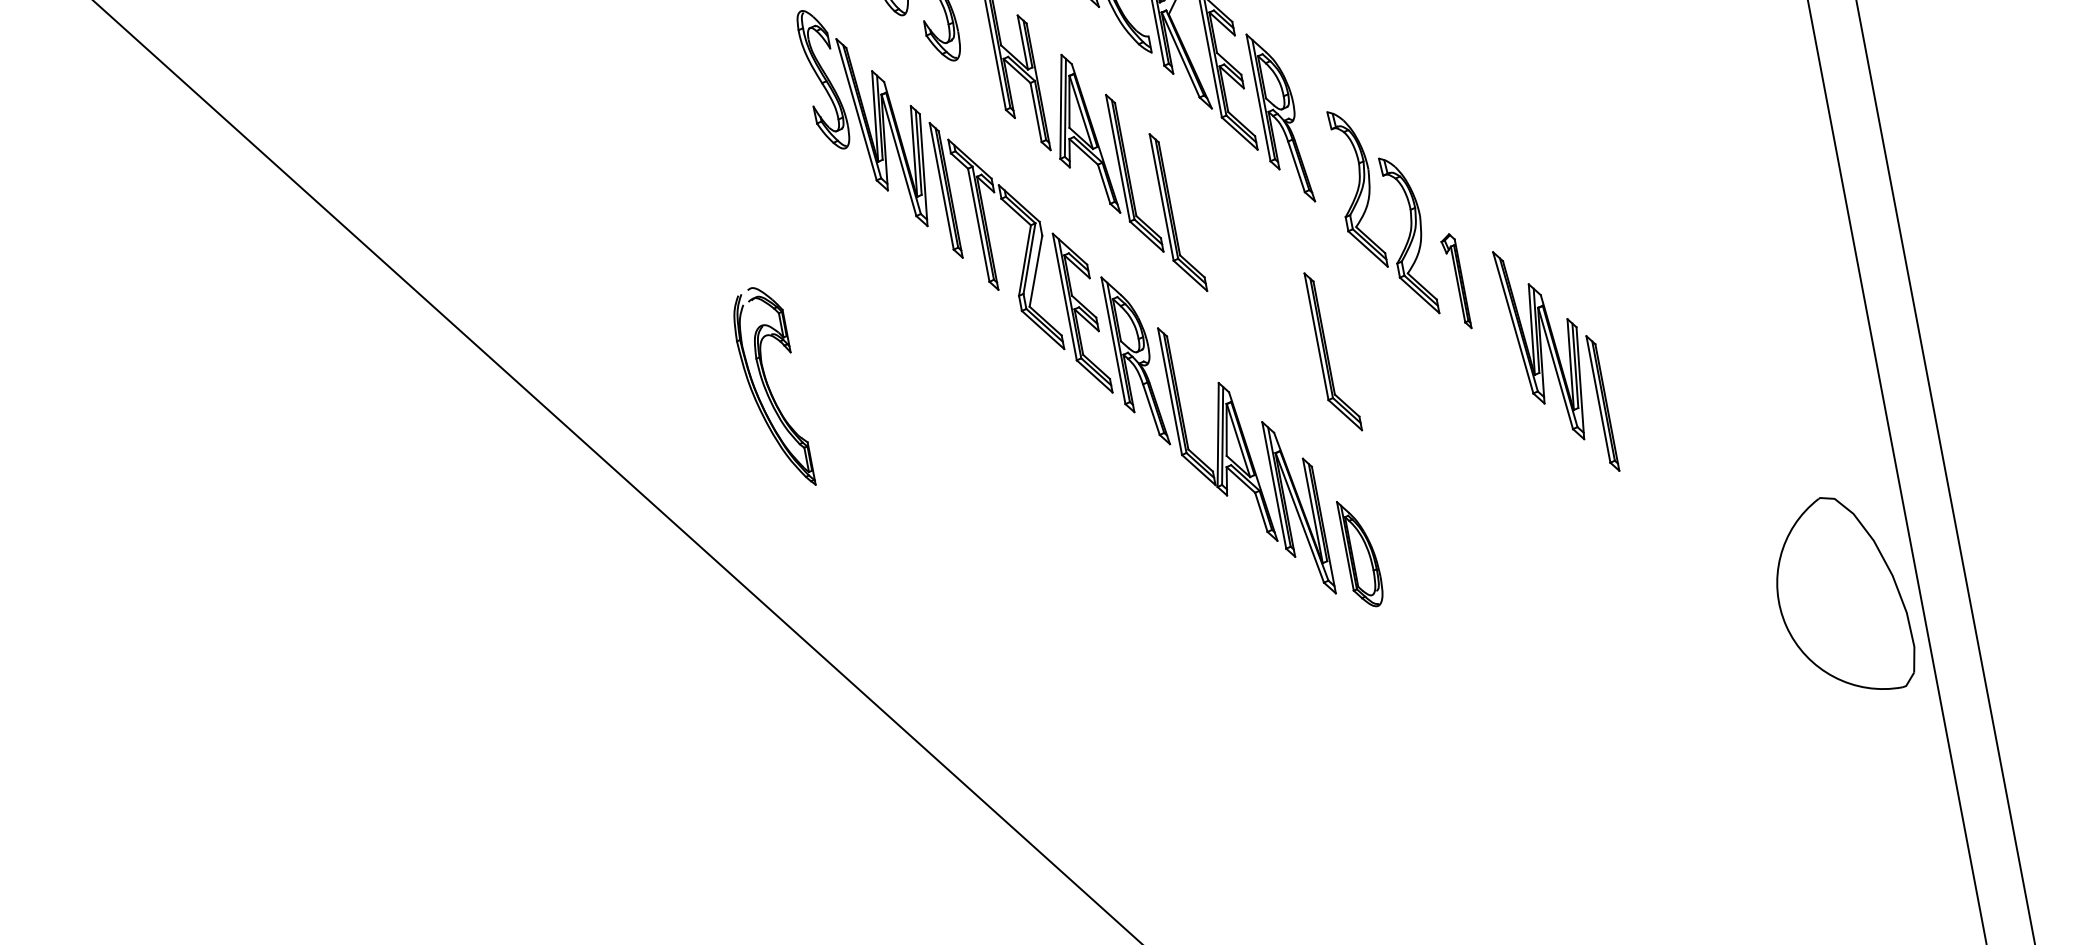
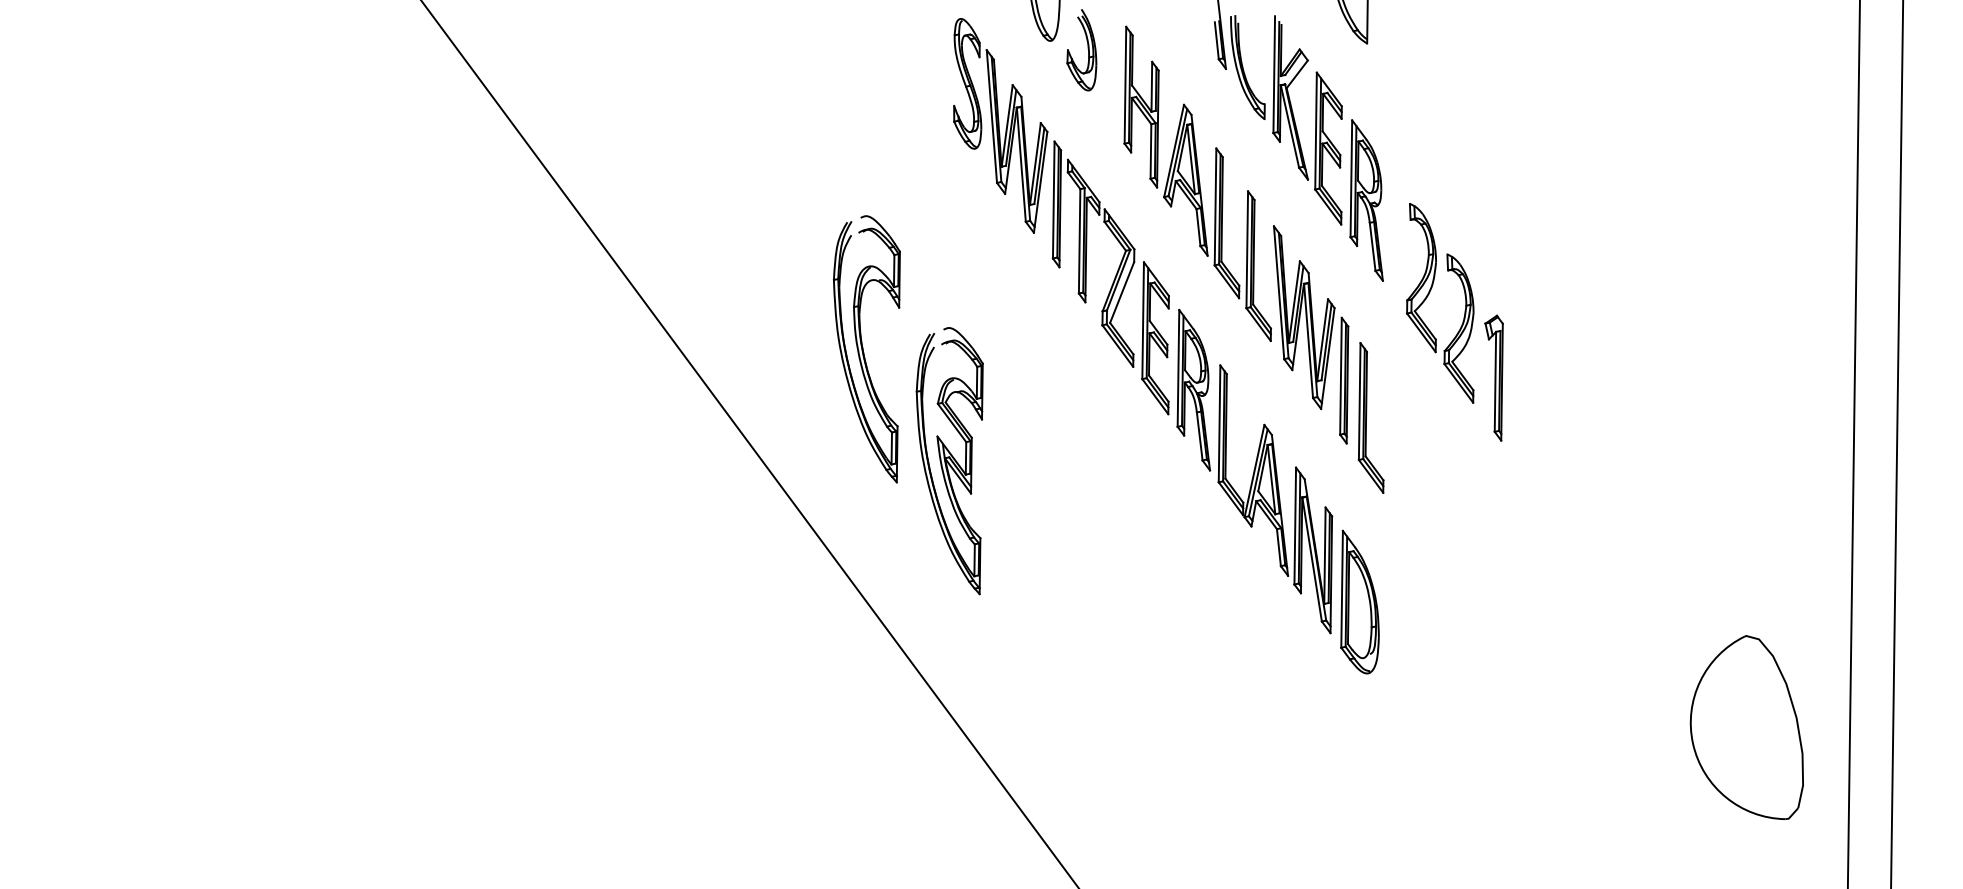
part: (1455, 281) -> (1493, 377), size x1.43
part: (1557, 360) -> (1311, 334), moved
part: (772, 388) -> (866, 349), size x1.43
part: (886, 491) -> (949, 461), added
part: (1360, 552) -> (1359, 601), size x1.43
part: (1840, 596) -> (1746, 727), moved

